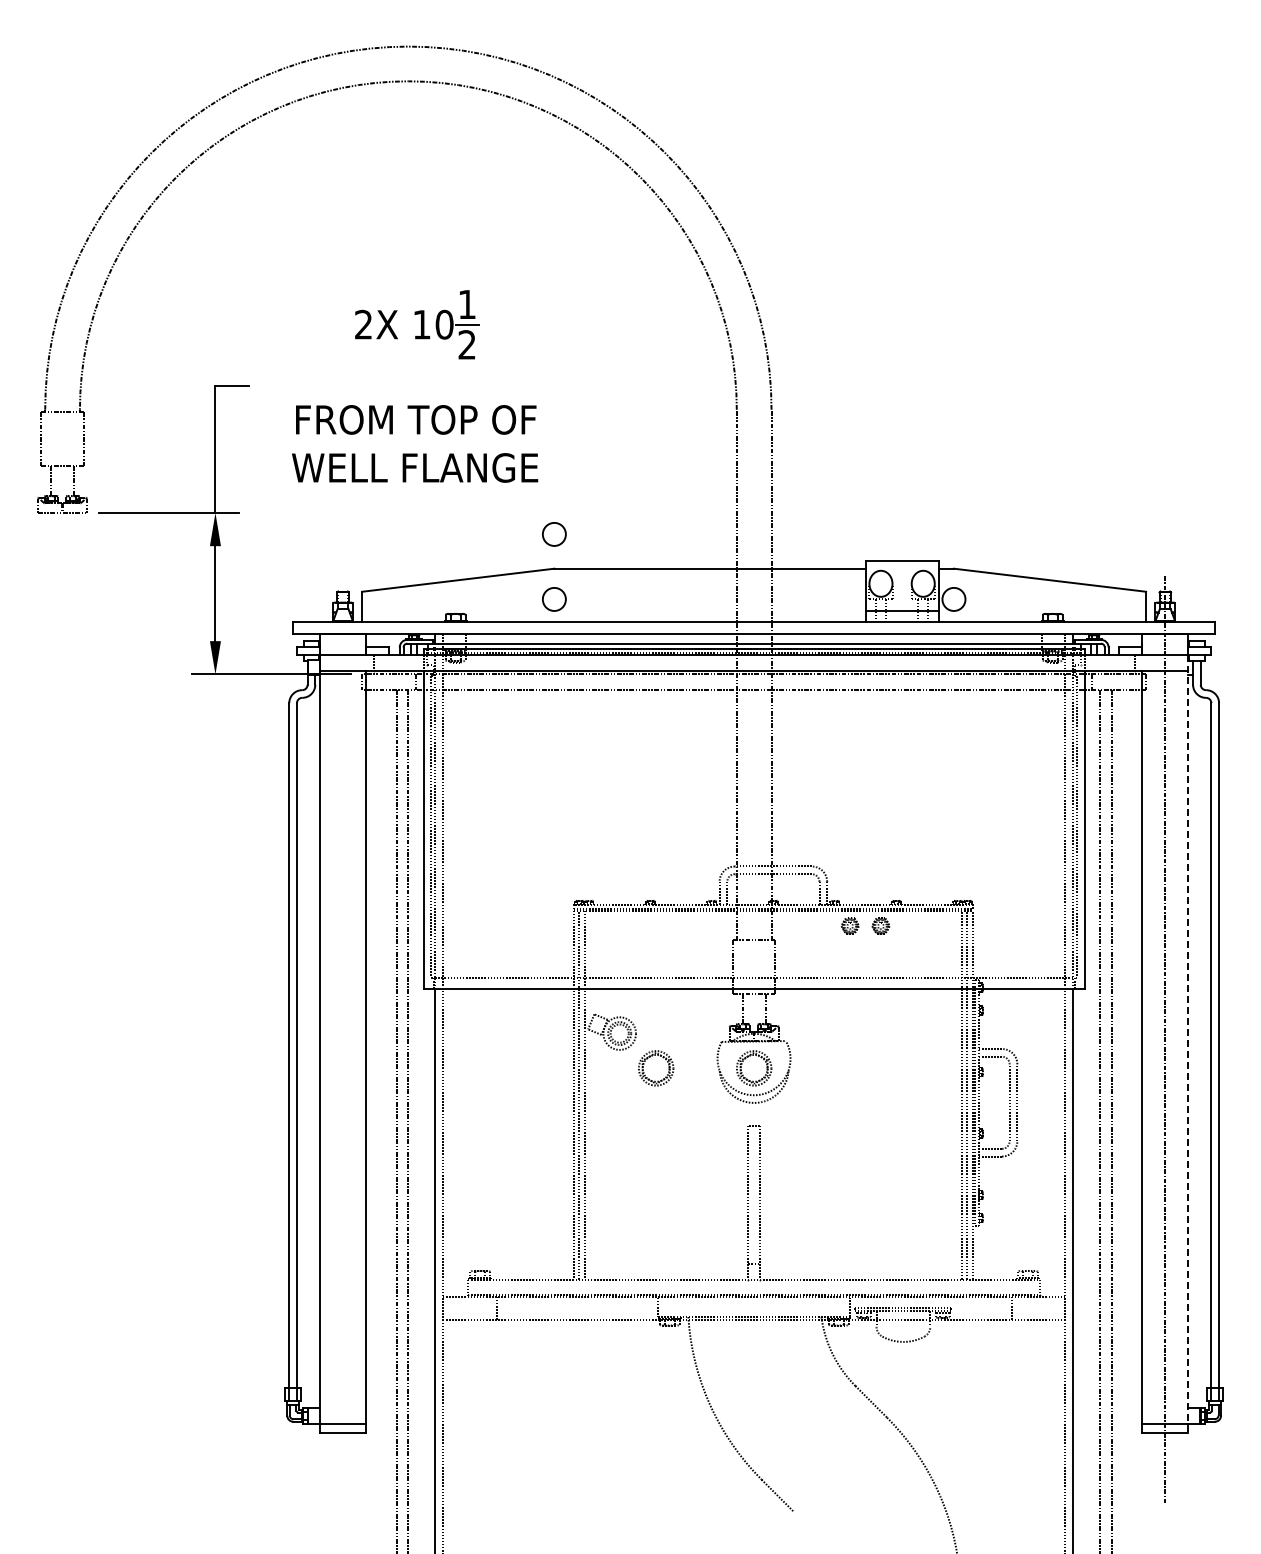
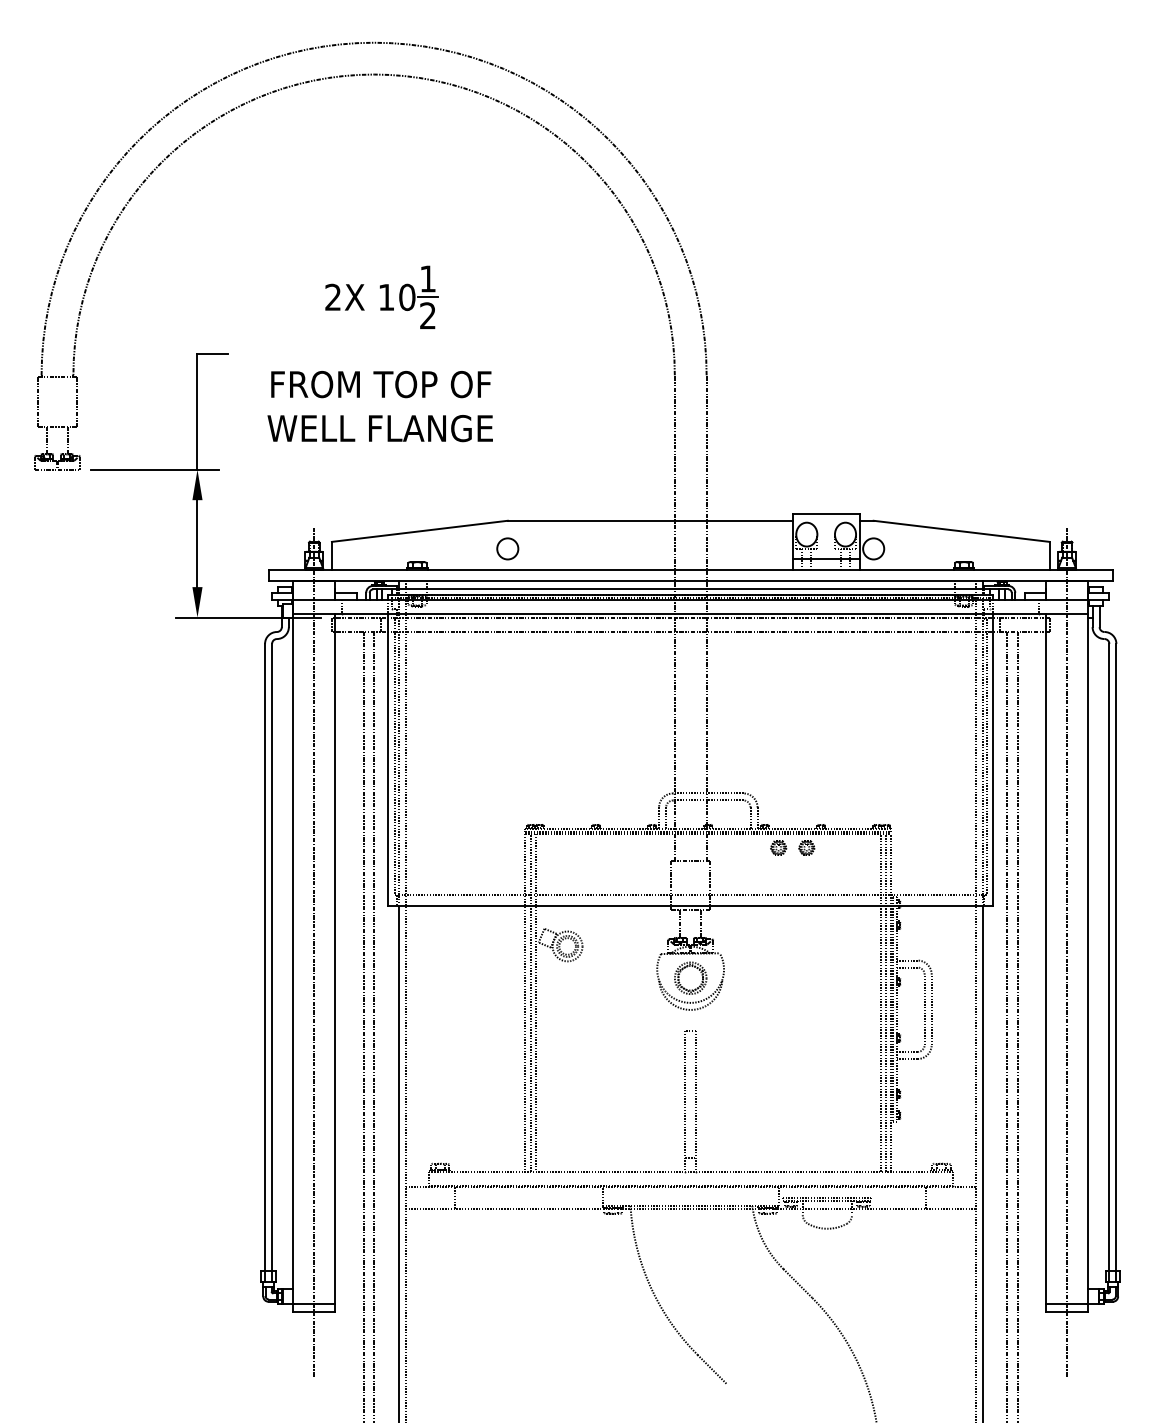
circle: (554, 534) -> (507, 489), removed
line: (1188, 1038) -> (1088, 950), dashed -> solid
line: (343, 1039) -> (314, 951), added
part: (668, 1068) -> (612, 978), removed

